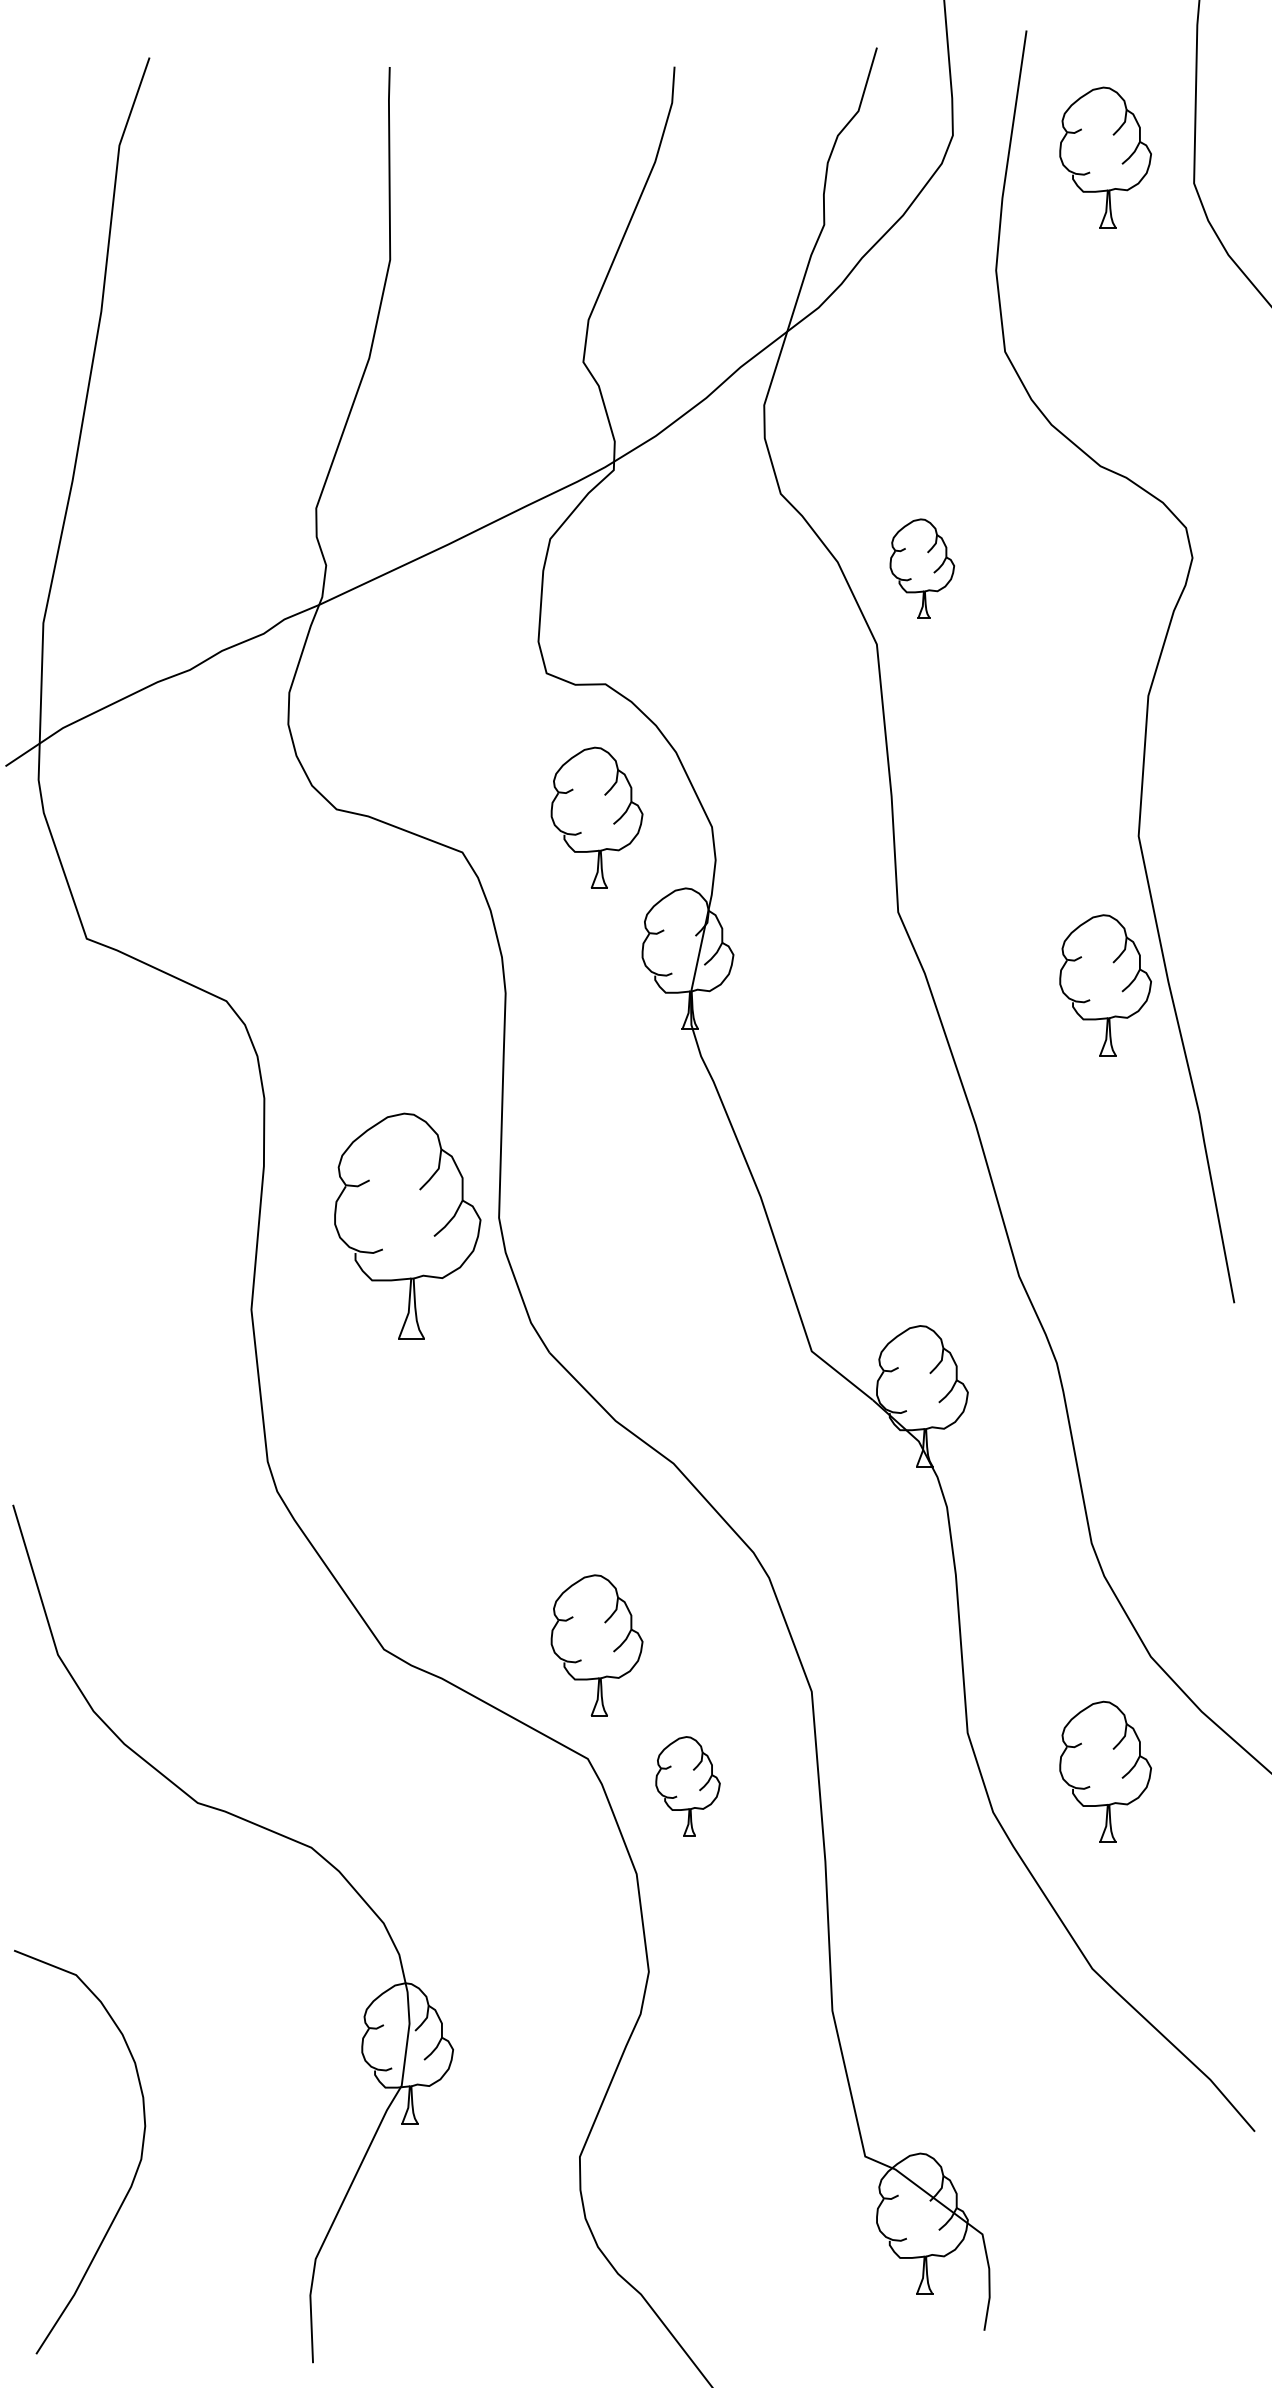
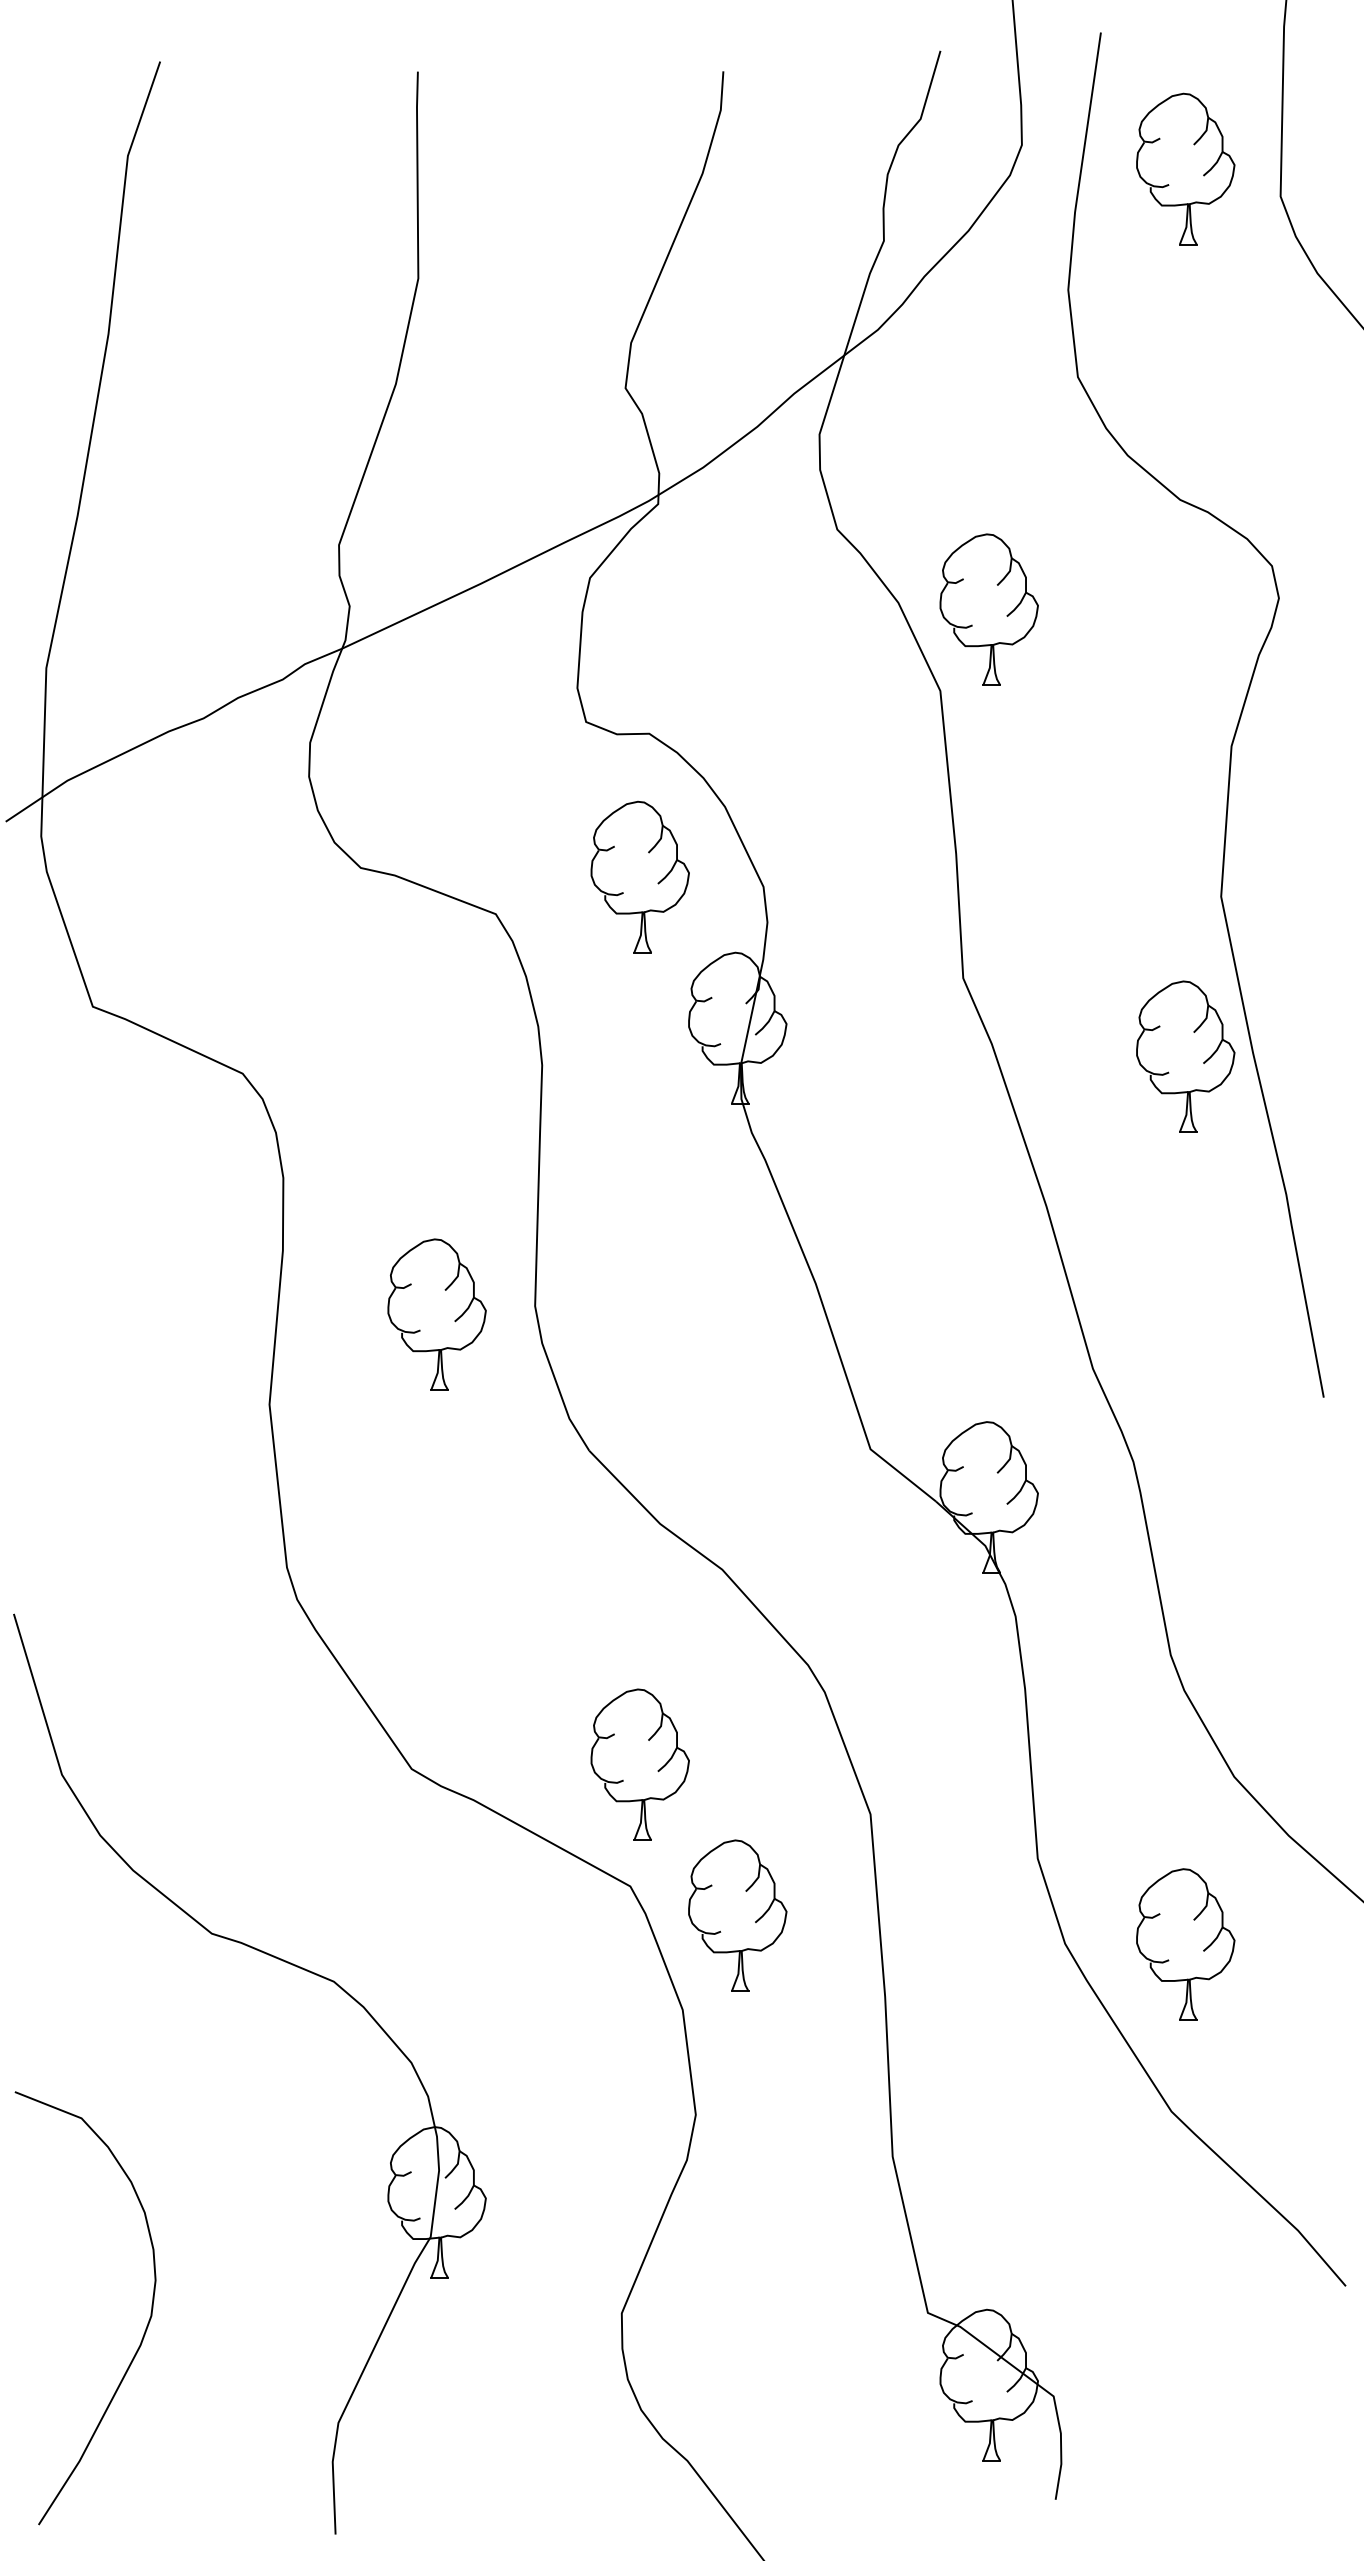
part: (921, 568) -> (988, 609), size x1.43
part: (407, 1225) -> (436, 1314), size x0.62
part: (1105, 1772) -> (1185, 1944), moved
part: (687, 1786) -> (737, 1915), size x1.43

